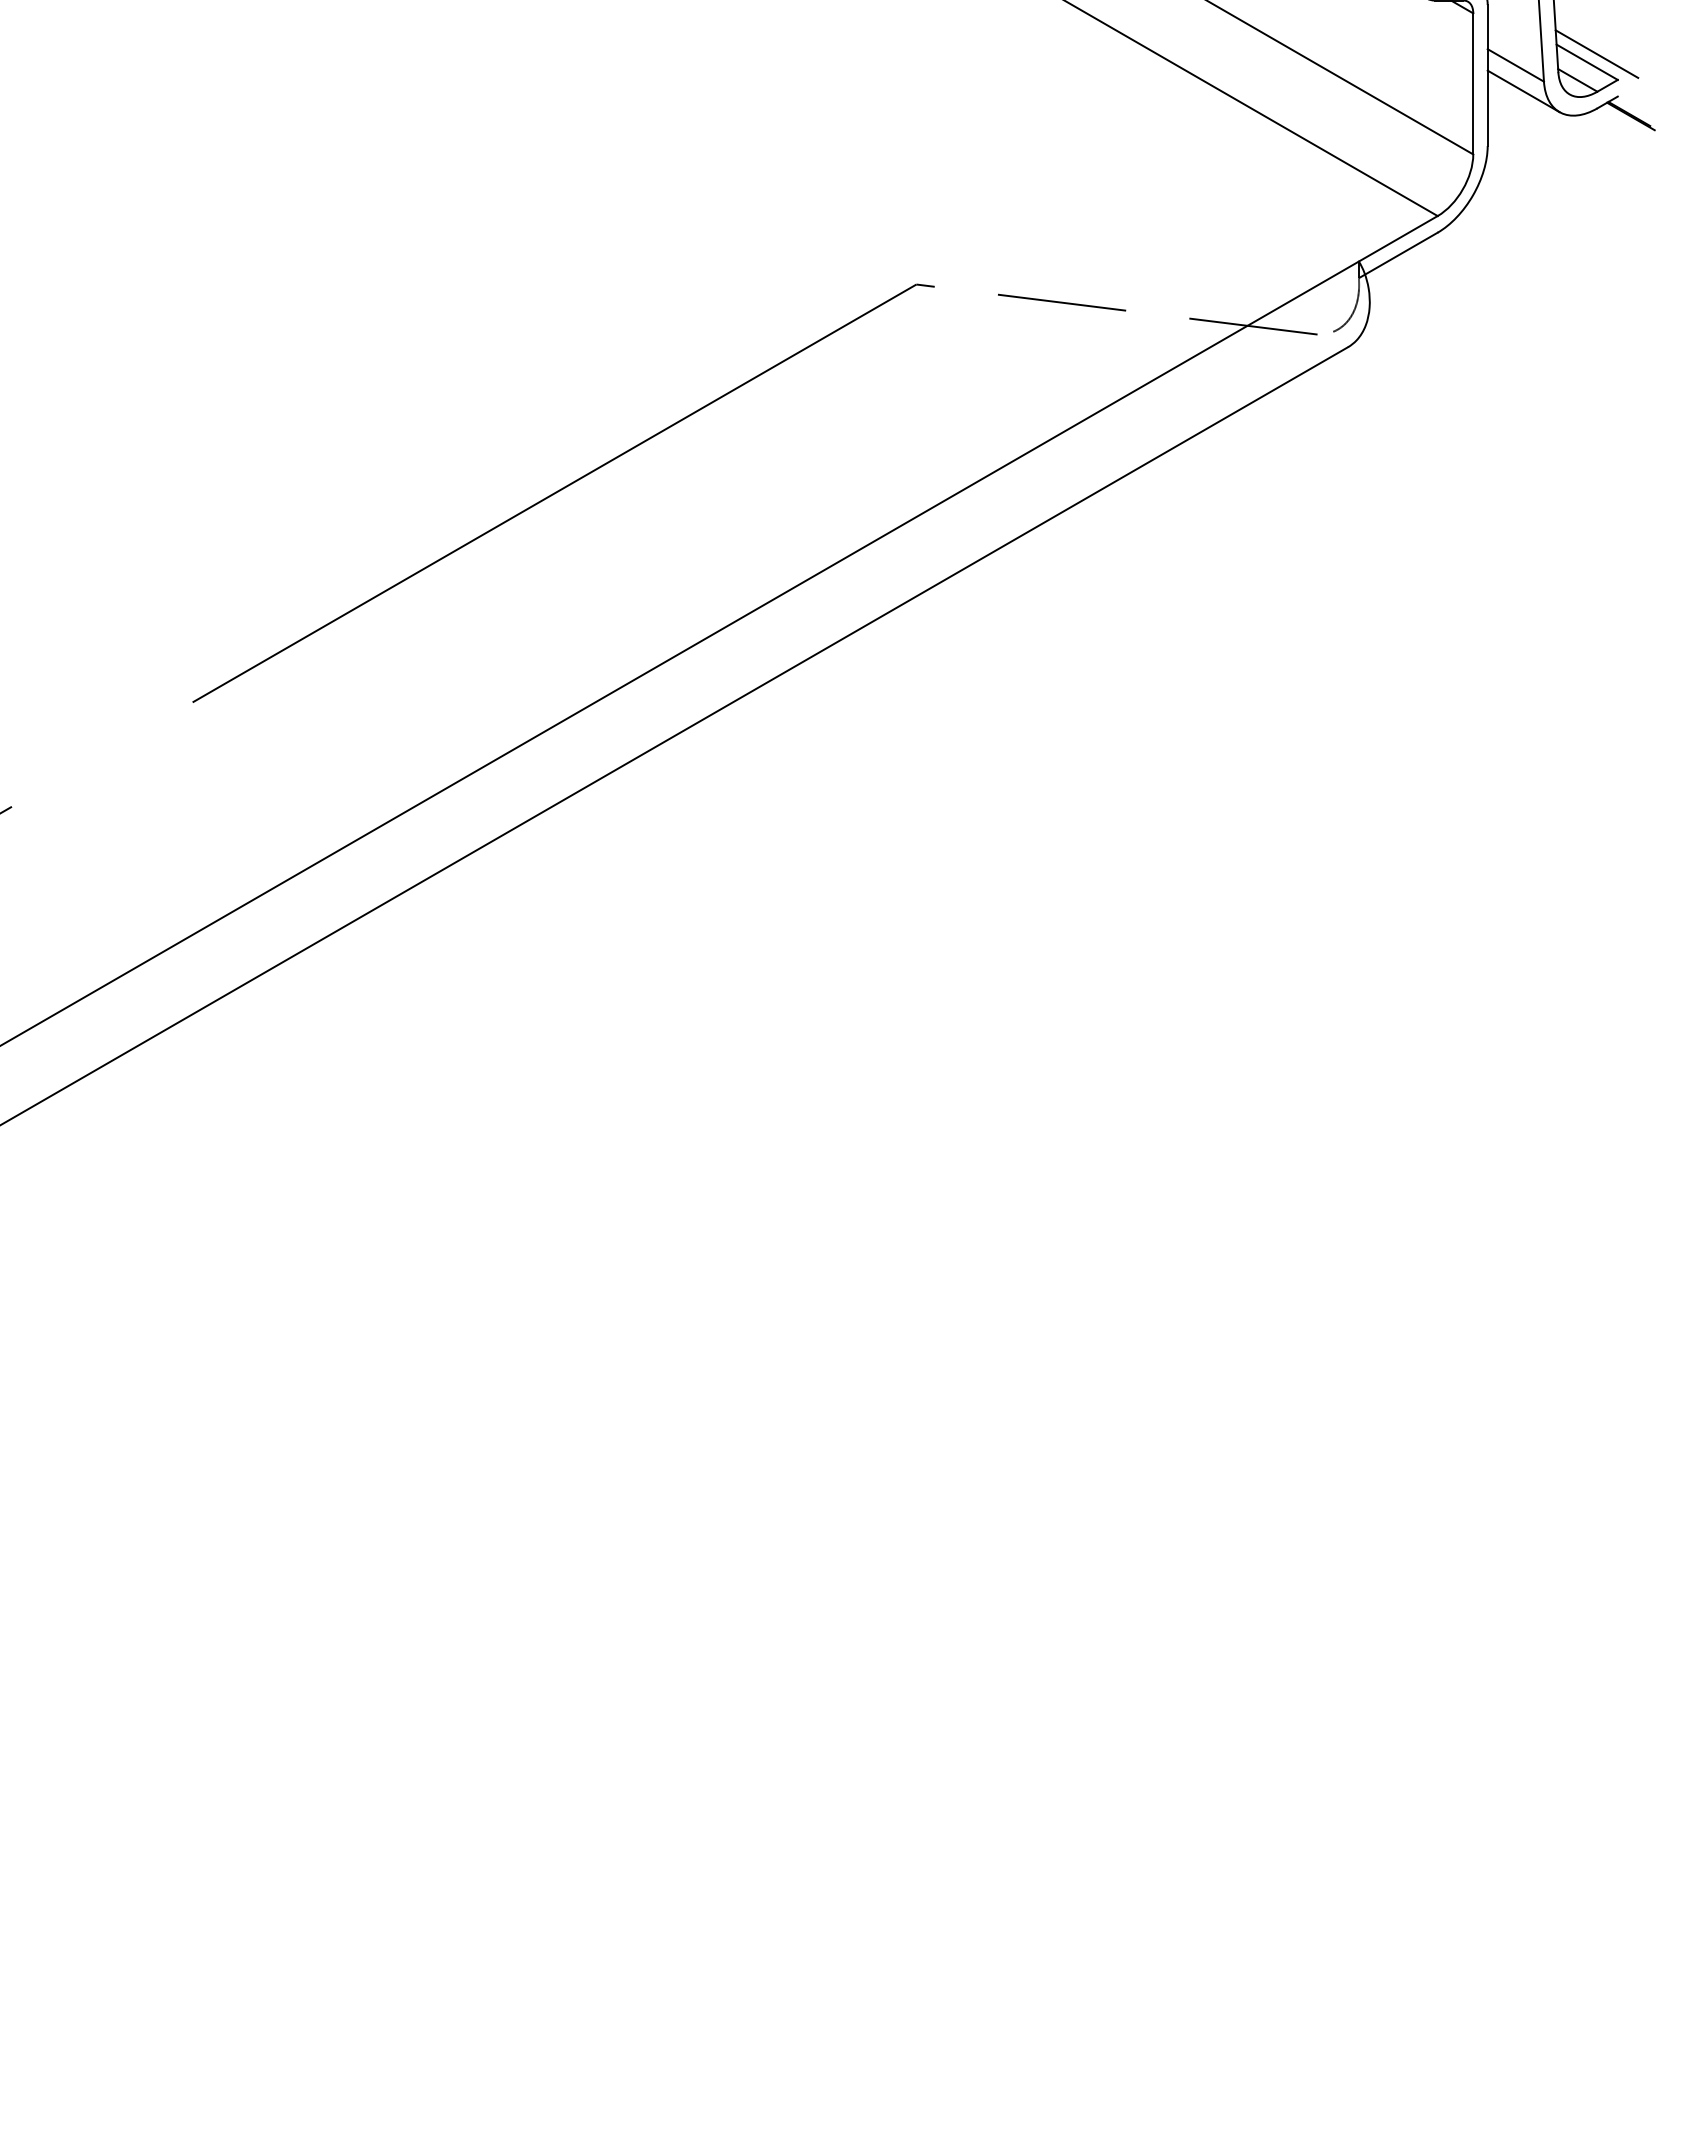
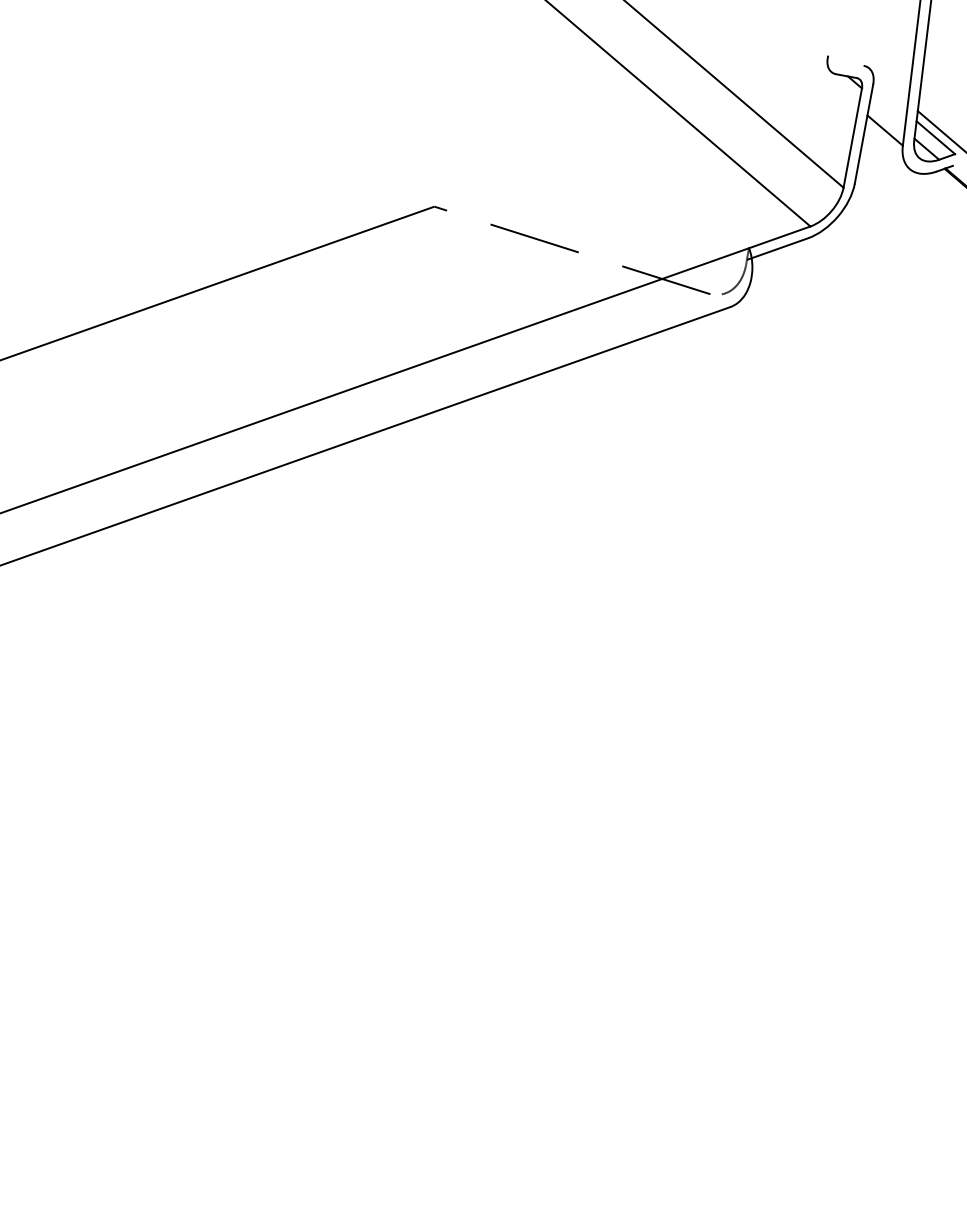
line: (1523, 91) -> (887, 149), removed

